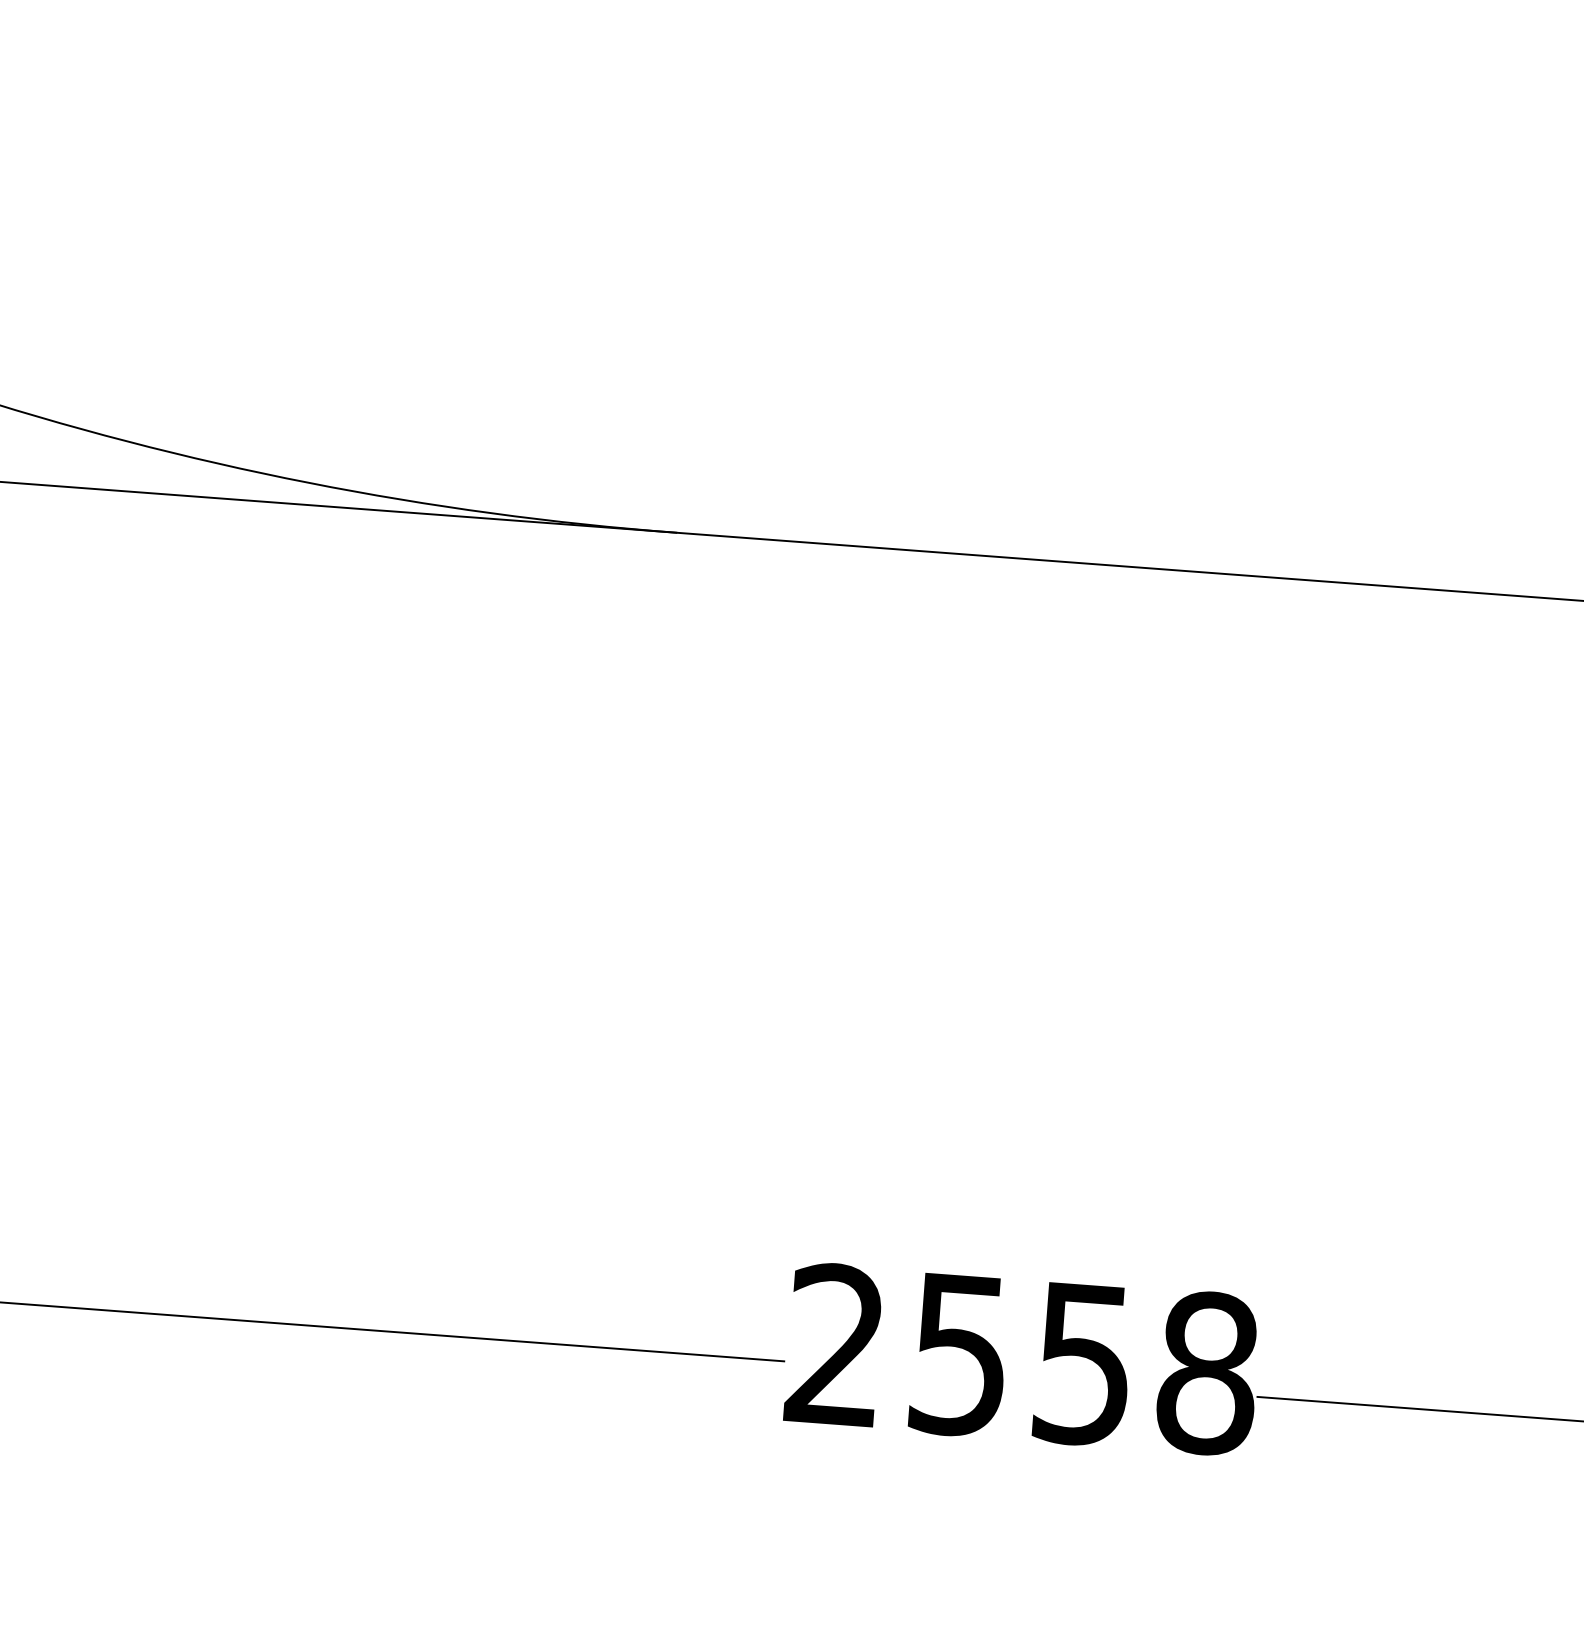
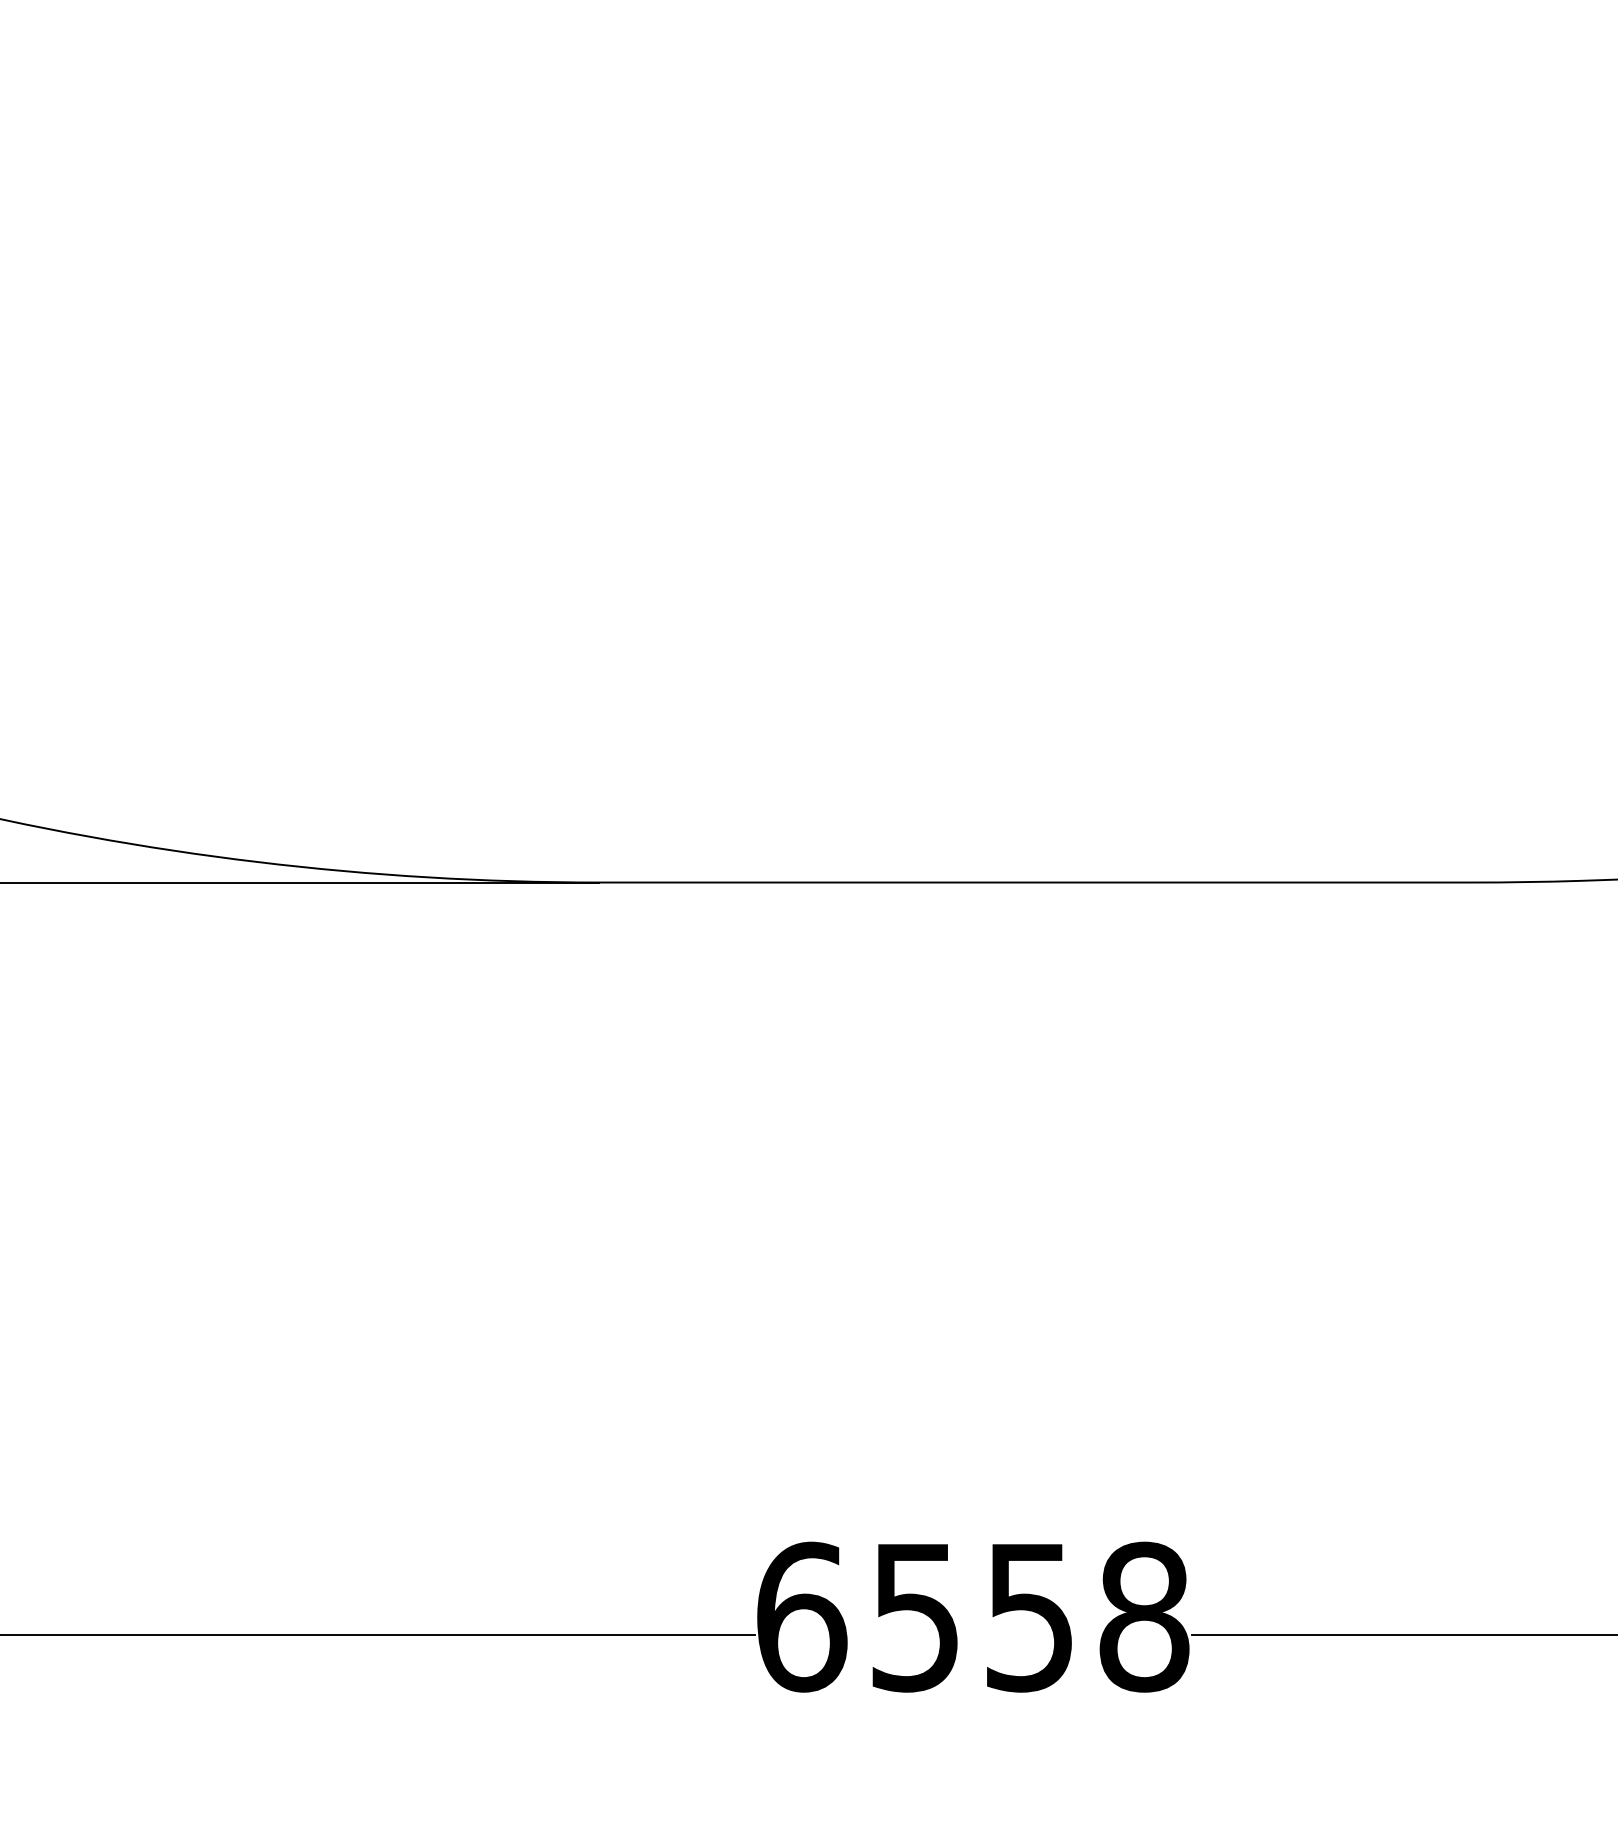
text: (837, 1344) -> (802, 1616), 2558 -> 6558

